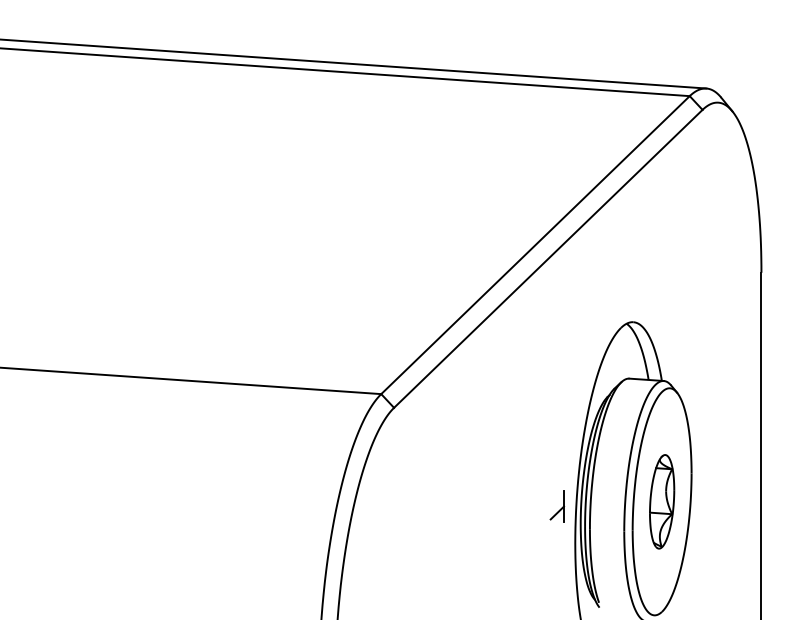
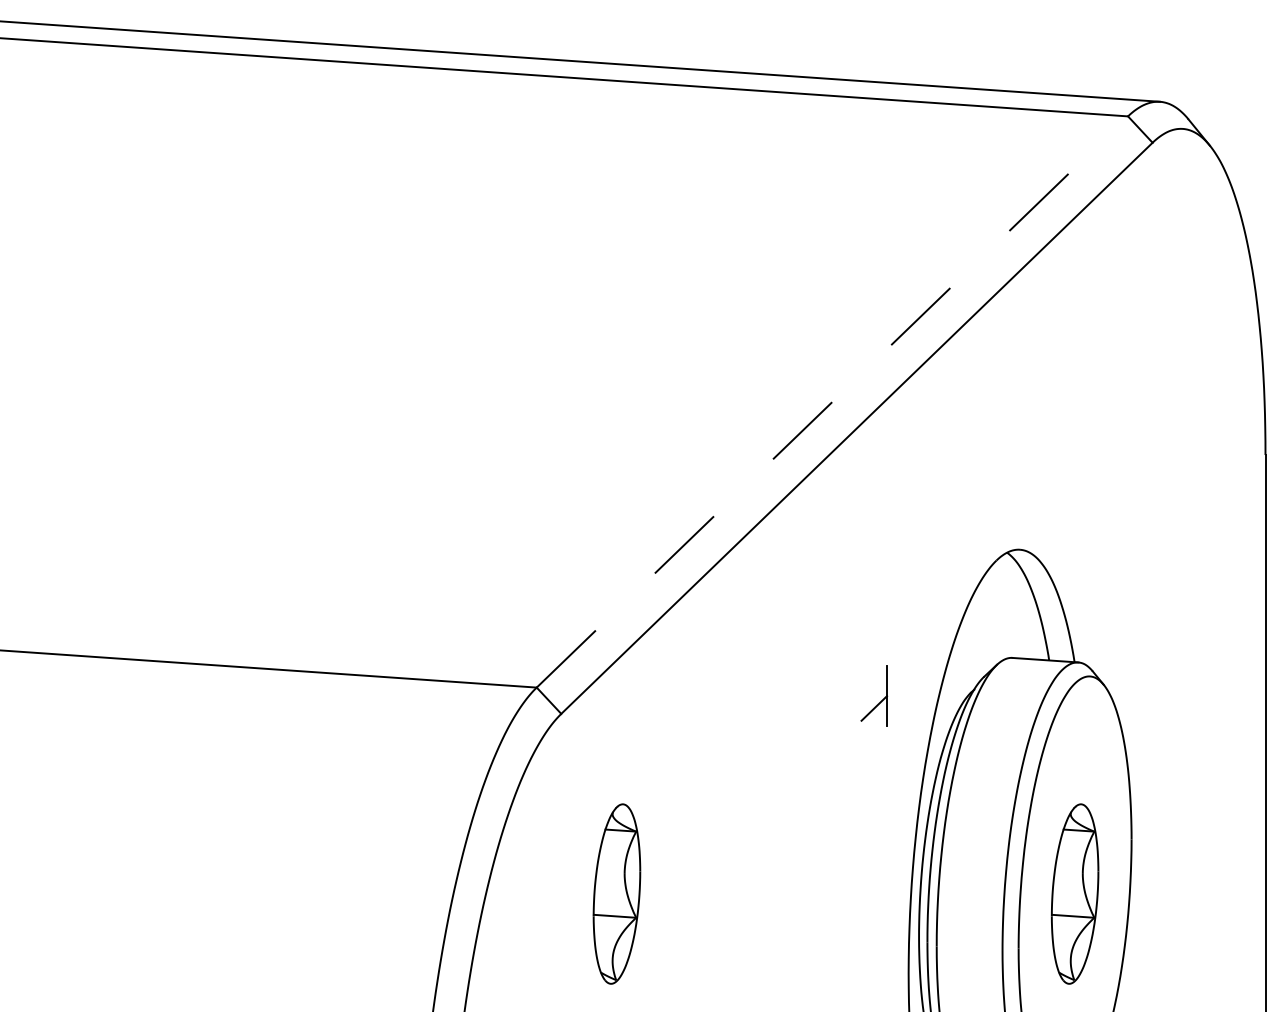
line: (535, 244) -> (832, 400), solid -> dashed
part: (423, 501) -> (617, 893), added
part: (557, 506) -> (874, 695), moved

